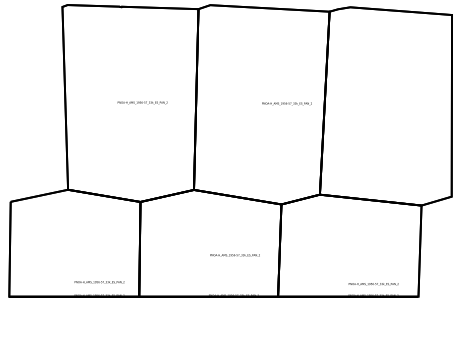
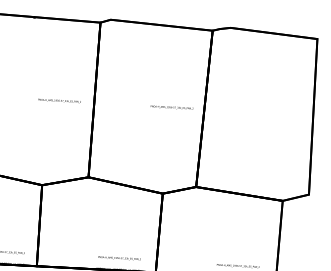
text: (142, 102) -> (59, 100), moved
text: (234, 255) -> (119, 258), moved

